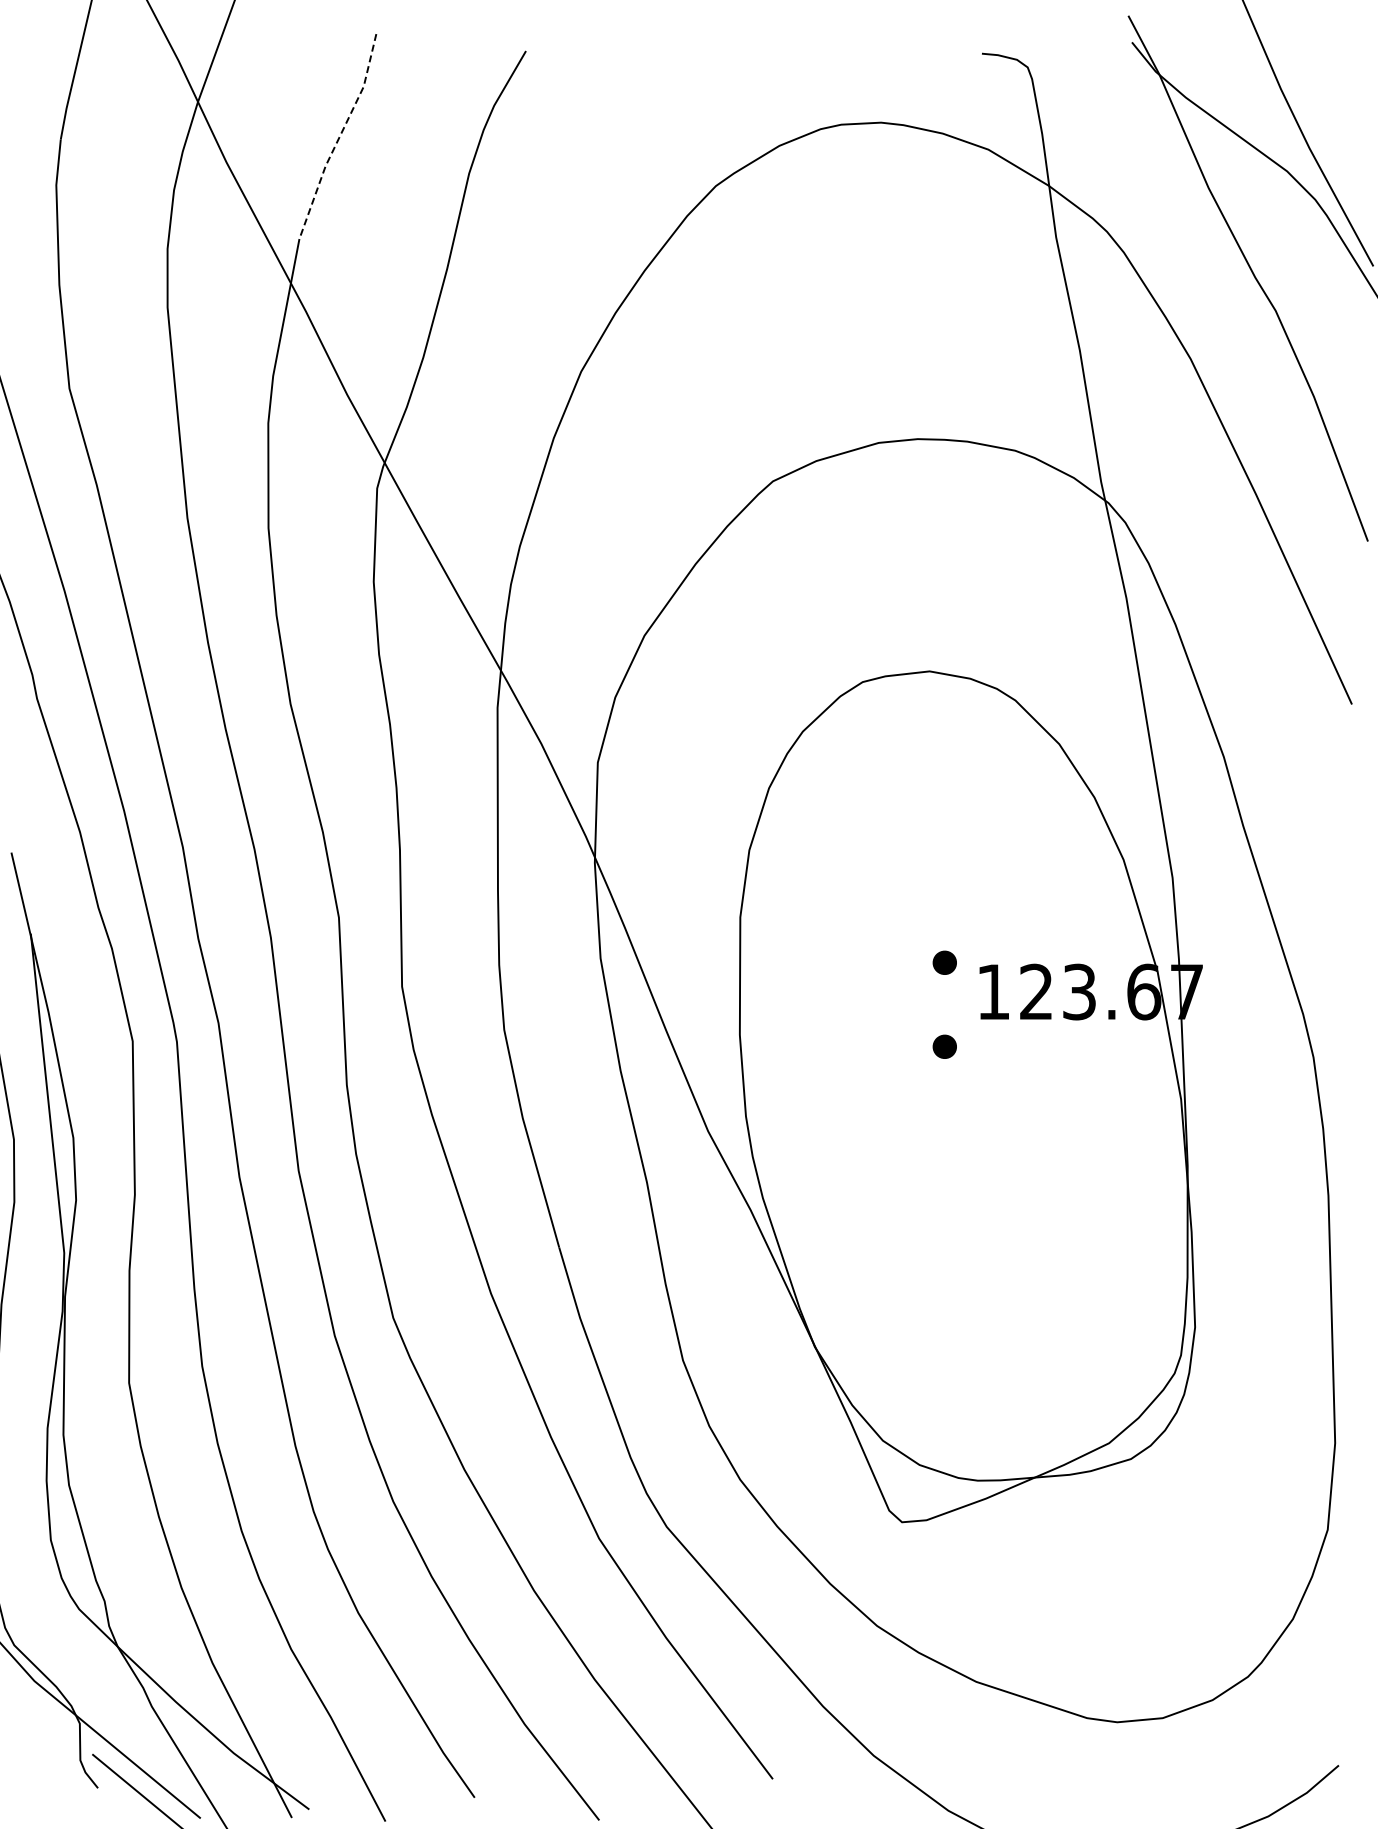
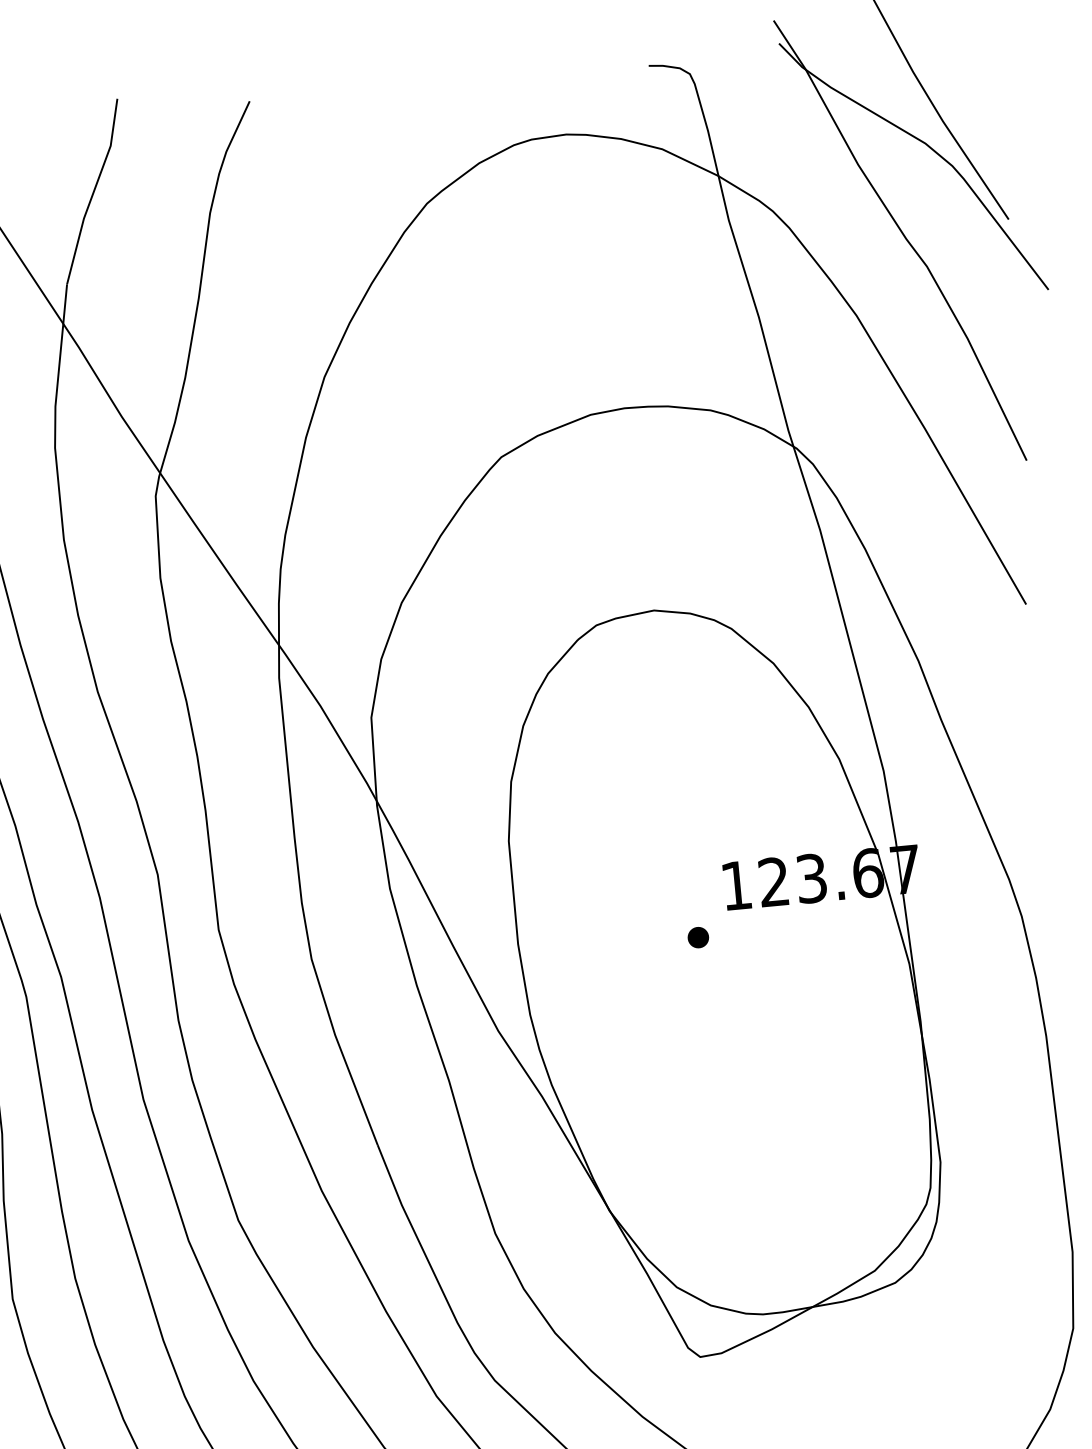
line: (339, 136) -> (93, 191), dashed -> solid
part: (944, 962) -> (691, 863), removed

